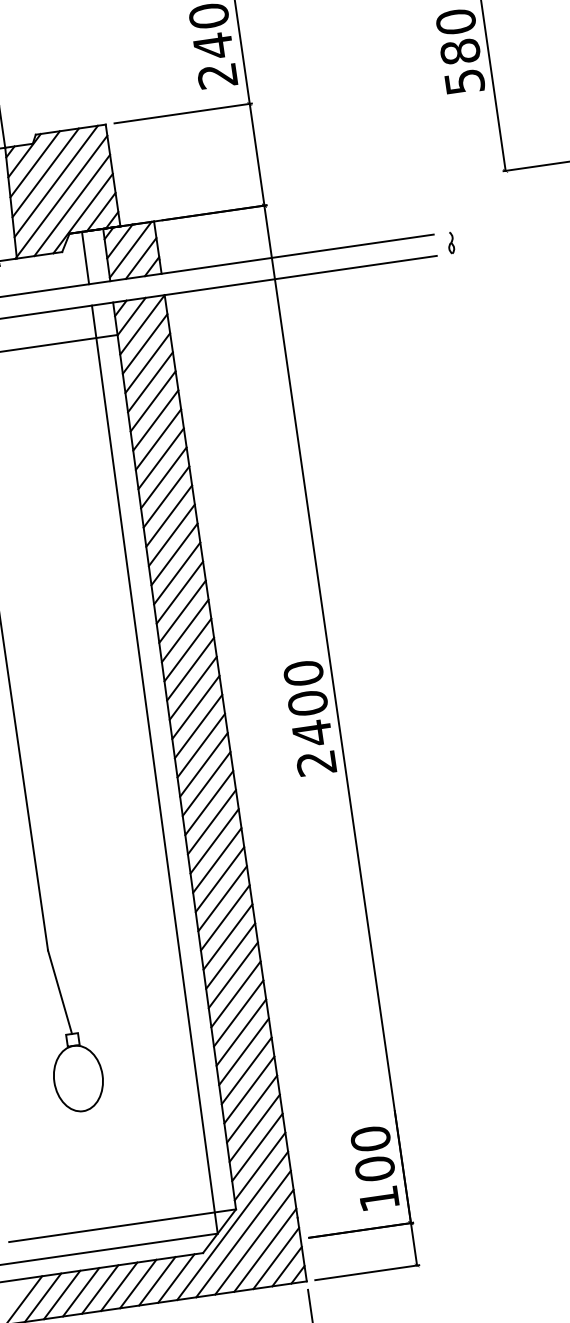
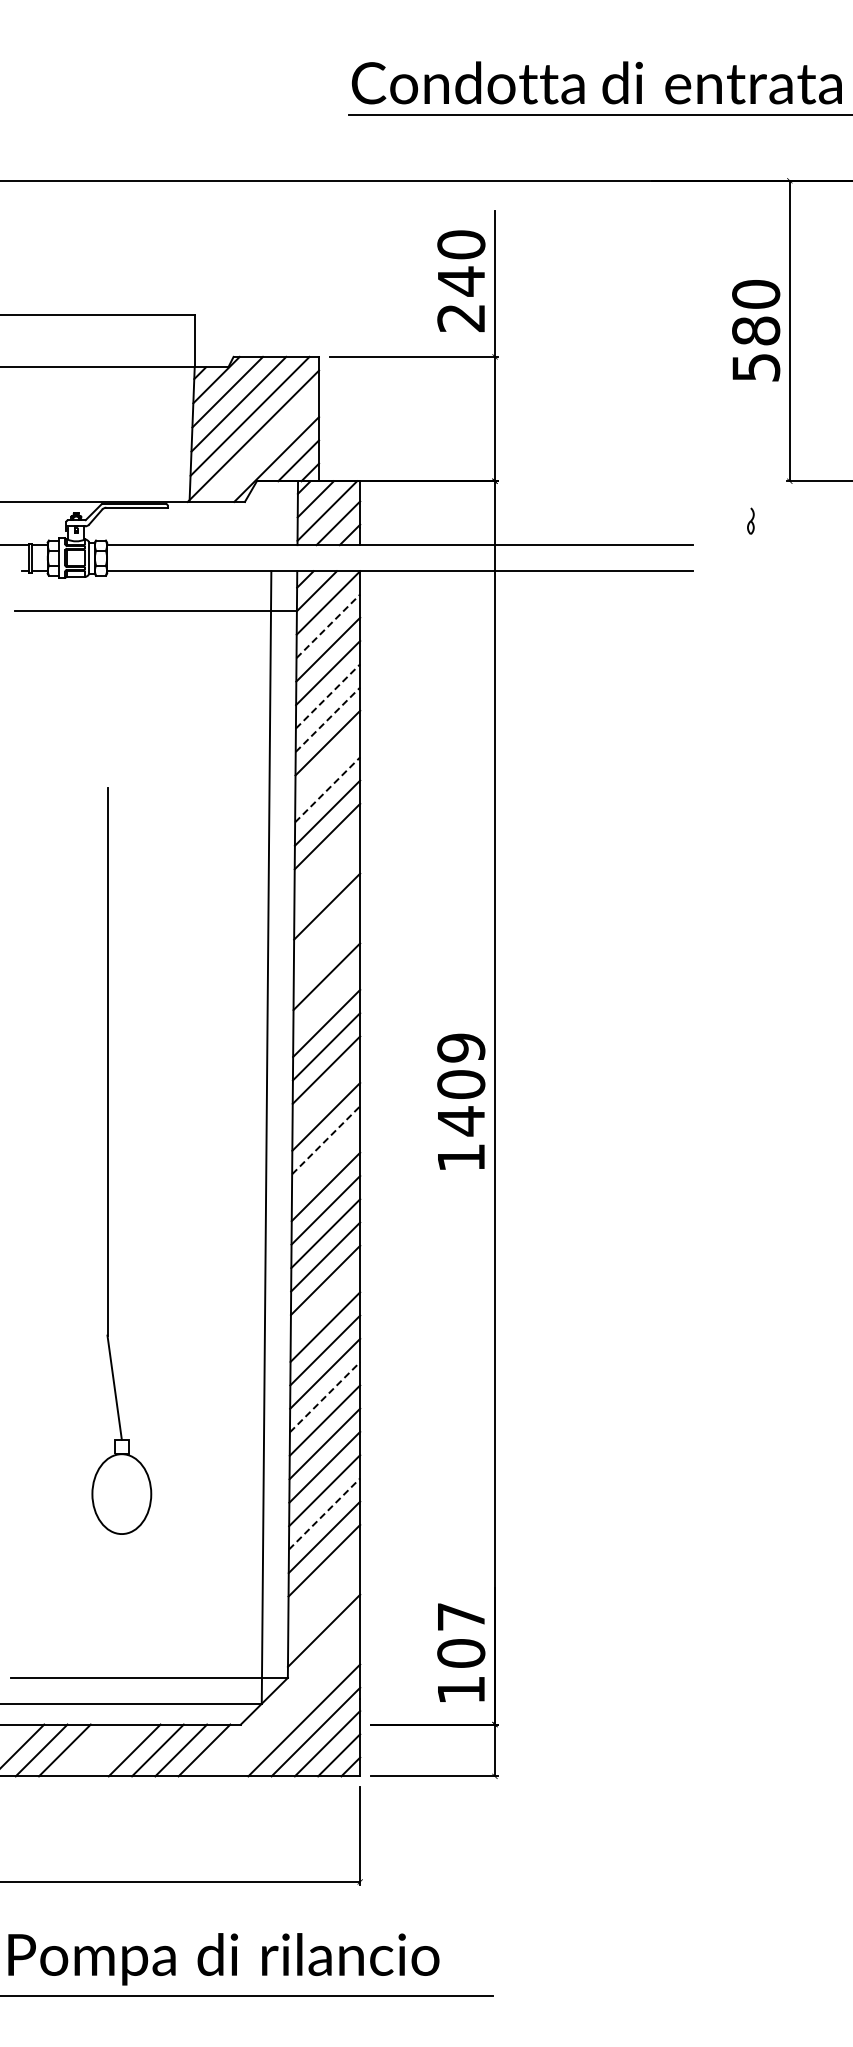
line: (72, 205) -> (265, 447), removed
part: (450, 242) -> (750, 520), moved
line: (85, 258) -> (271, 513), removed
line: (145, 343) -> (328, 625), solid -> dashed
line: (153, 401) -> (328, 696), solid -> dashed
line: (155, 420) -> (327, 719), solid -> dashed
line: (160, 458) -> (327, 766), removed
line: (164, 477) -> (328, 789), solid -> dashed
line: (171, 534) -> (327, 859), removed
line: (174, 554) -> (327, 883), removed
line: (179, 592) -> (326, 929), removed
line: (182, 611) -> (326, 953), removed
line: (187, 649) -> (326, 999), removed
text: (310, 717) -> (461, 1102), 2400 -> 1409
line: (198, 726) -> (326, 1093), removed
line: (204, 764) -> (326, 1139), solid -> dashed
line: (206, 783) -> (325, 1163), removed
line: (222, 898) -> (325, 1303), removed
line: (233, 975) -> (325, 1397), solid -> dashed
line: (246, 1070) -> (324, 1513), solid -> dashed
line: (254, 1128) -> (324, 1584), removed
text: (370, 1138) -> (461, 1616), 100 -> 107
line: (257, 1147) -> (324, 1607), removed
line: (232, 1226) -> (280, 1697), removed
line: (243, 1233) -> (292, 1708), removed
line: (100, 1289) -> (111, 1750), removed
line: (81, 1292) -> (88, 1750), removed

